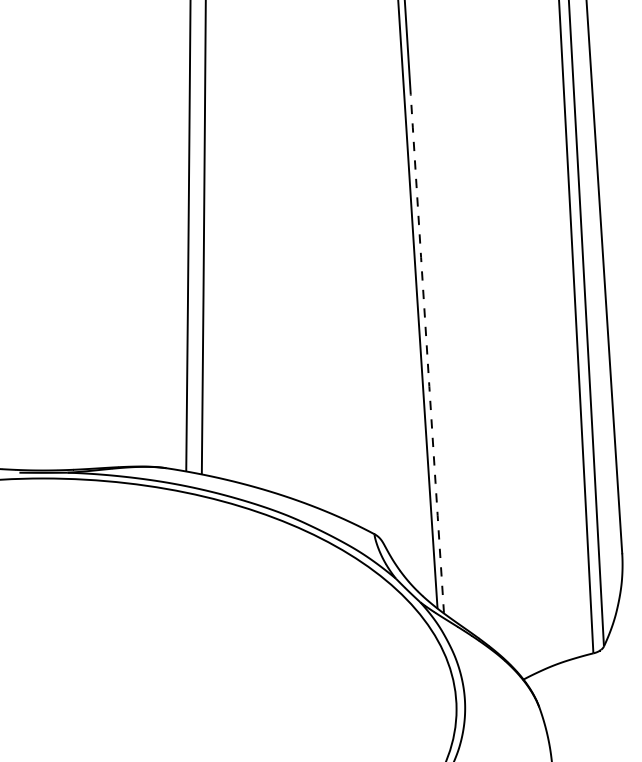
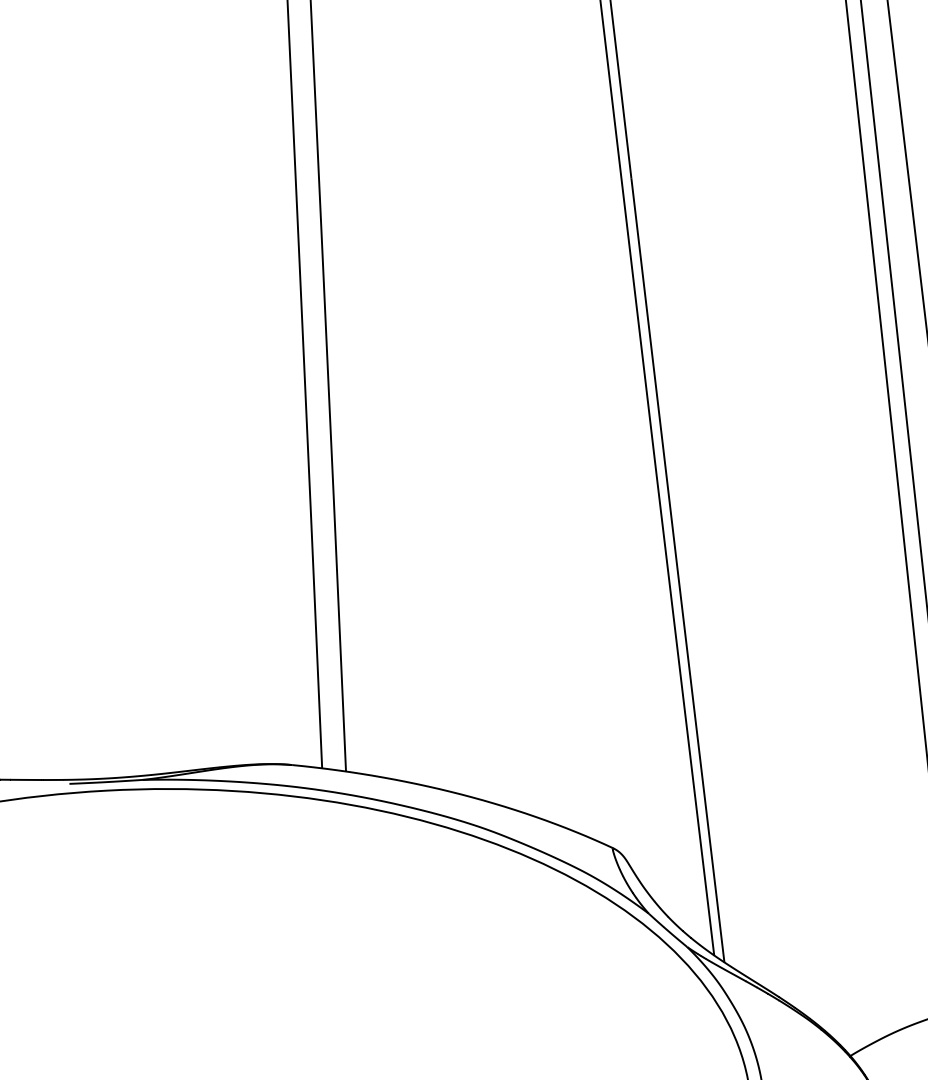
line: (427, 354) -> (678, 571), dashed -> solid

